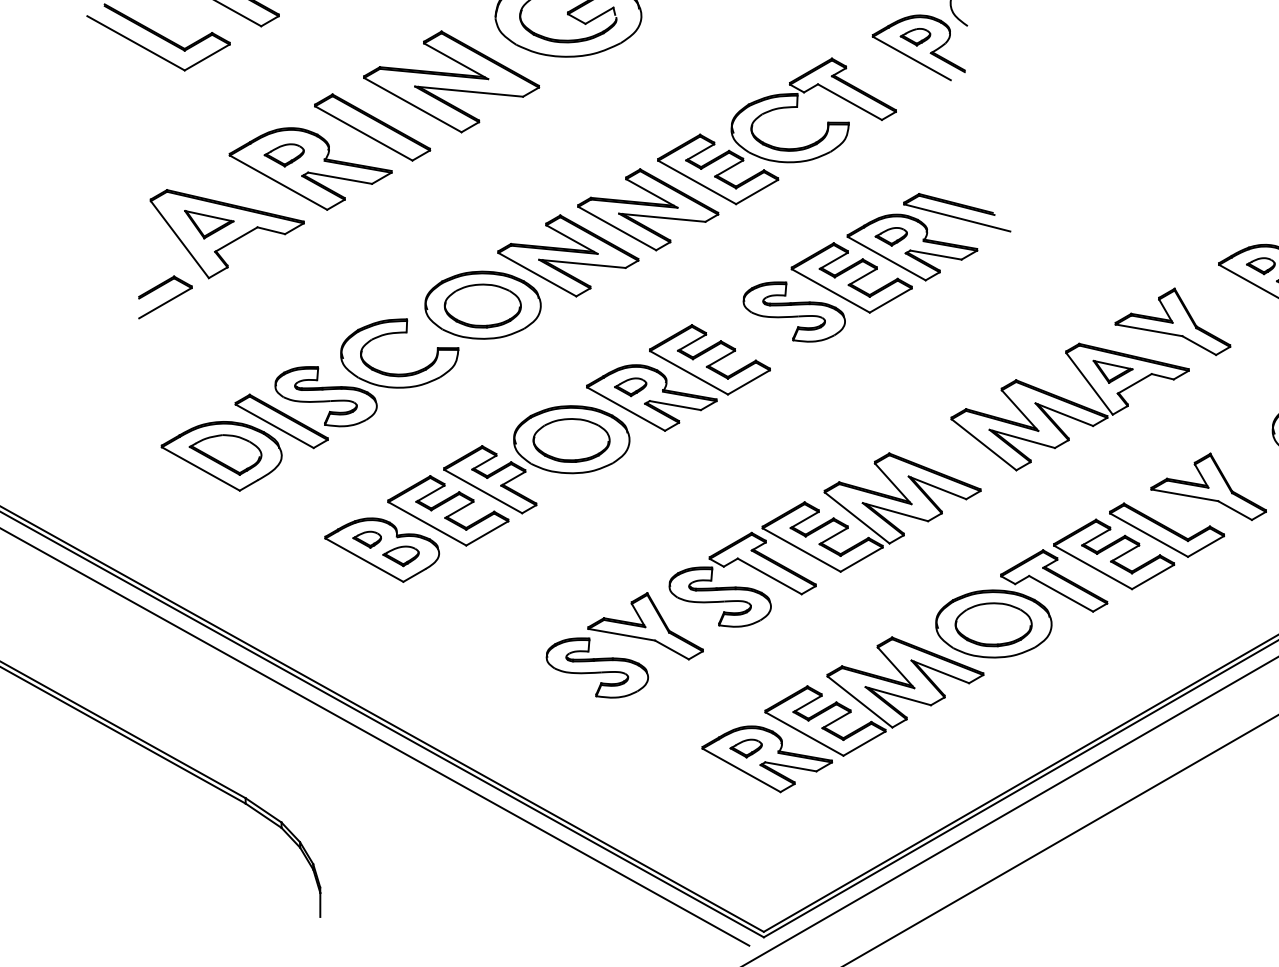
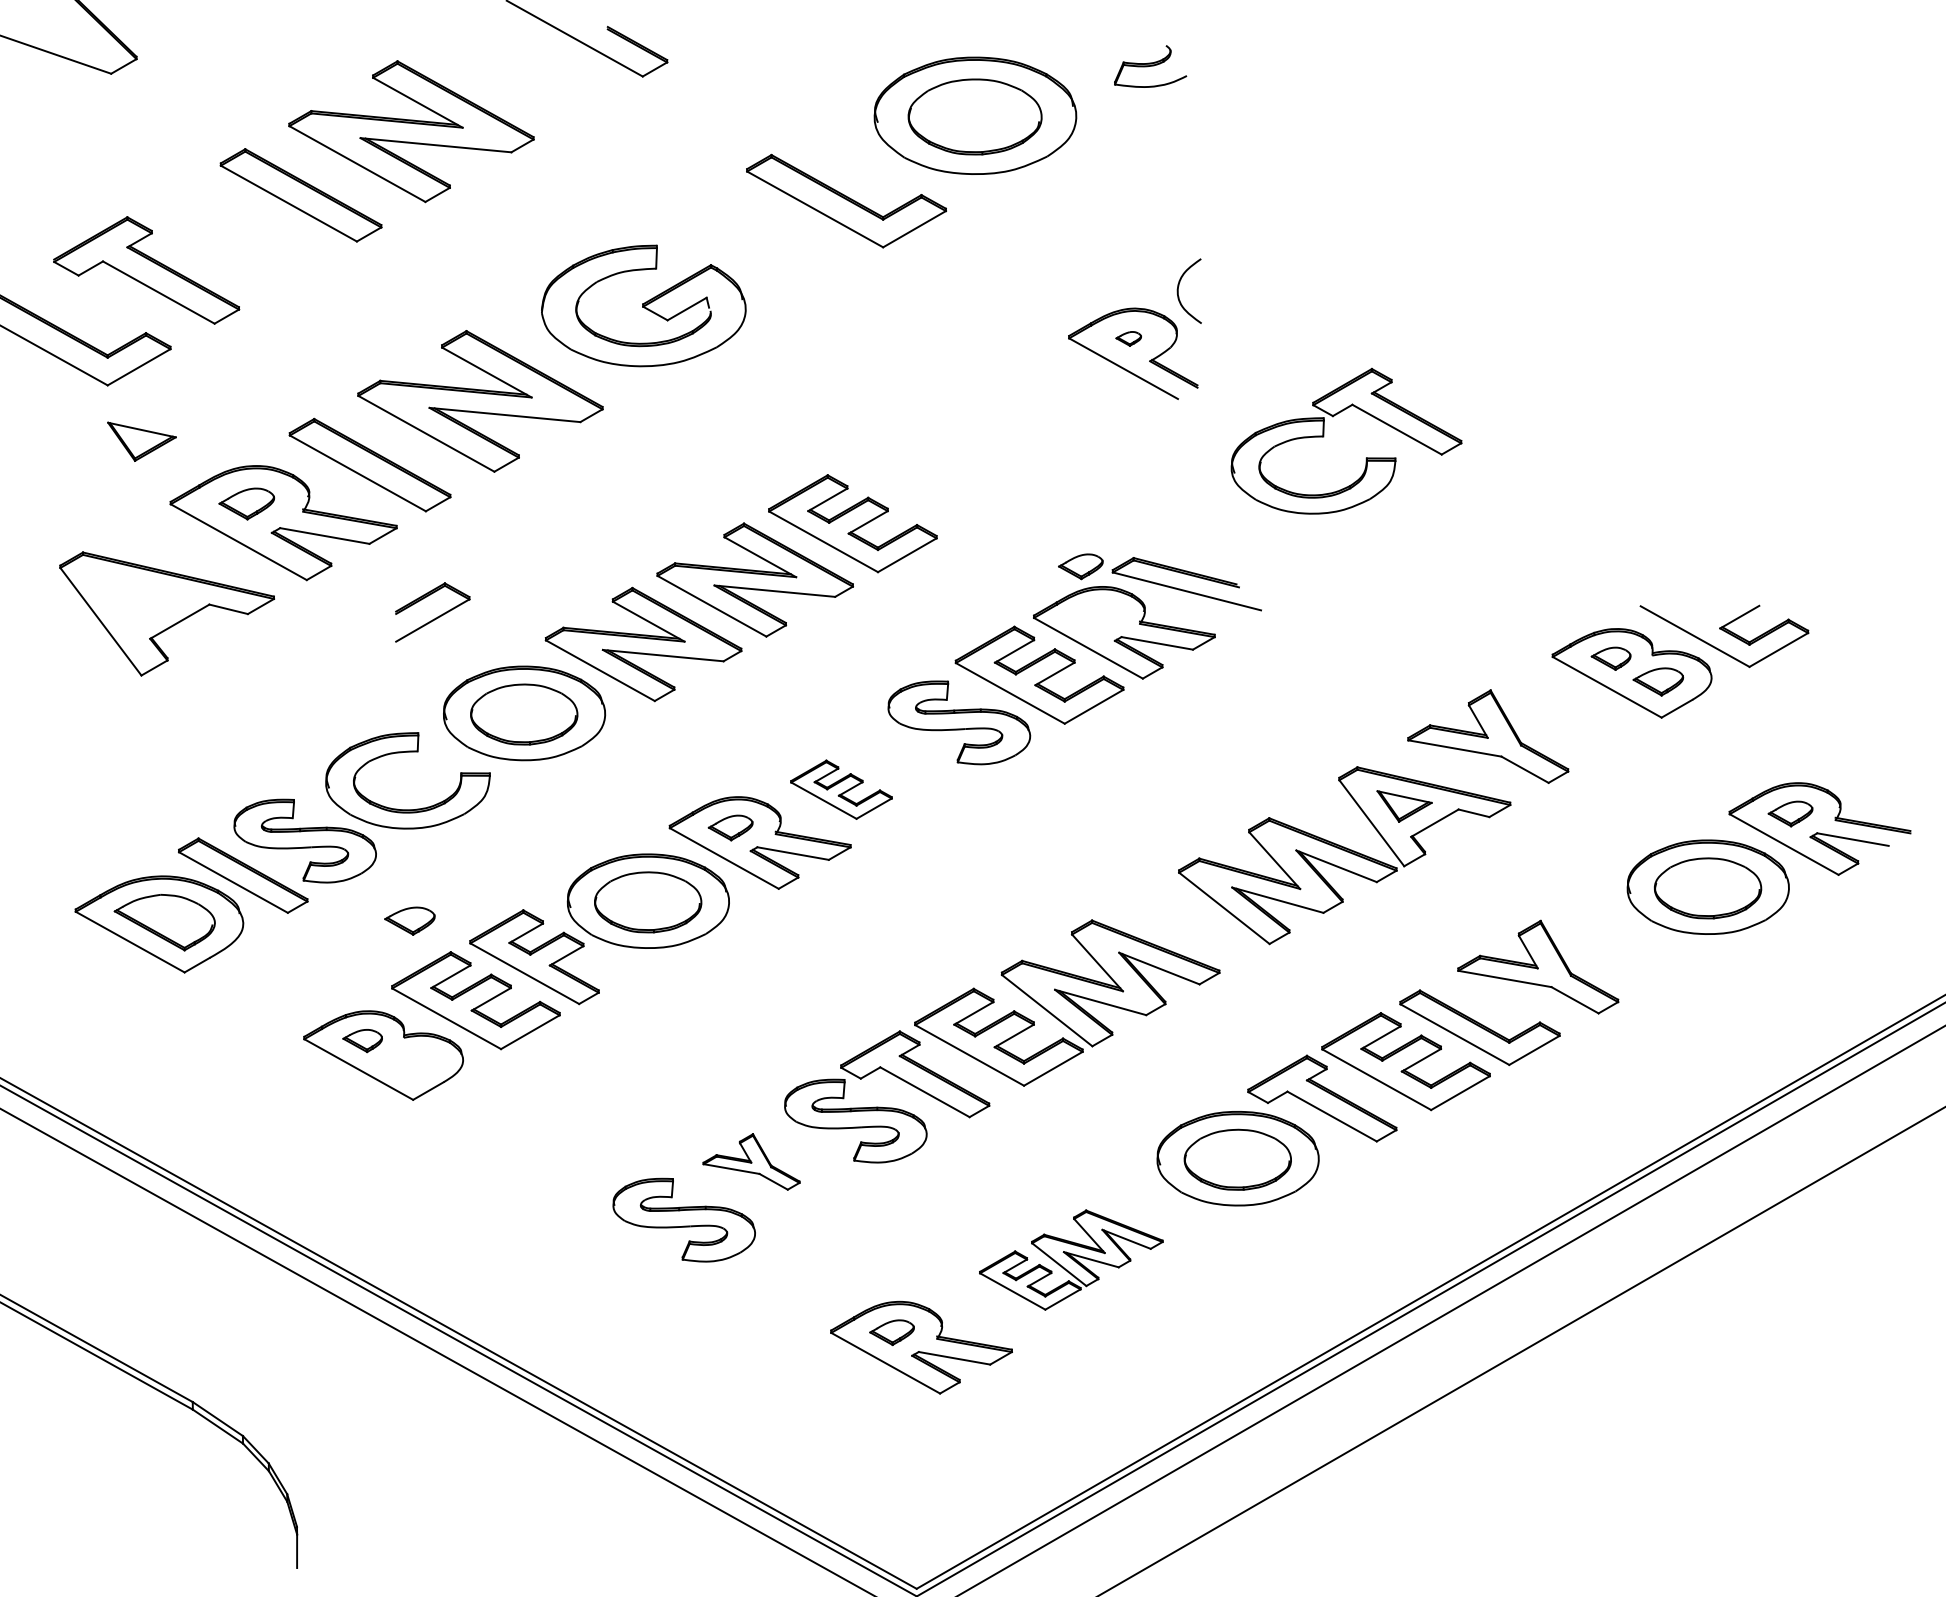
part: (915, 36) -> (1128, 338), size x0.6
part: (798, 107) -> (1324, 436), moved
part: (208, 224) -> (141, 441), moved
part: (891, 236) -> (1080, 566), moved
part: (165, 297) -> (432, 612), moved
part: (709, 359) -> (841, 789), size x0.6
part: (400, 555) -> (409, 920), moved
part: (645, 625) -> (751, 1161), size x0.6
part: (874, 696) -> (1071, 1259), size x0.6

